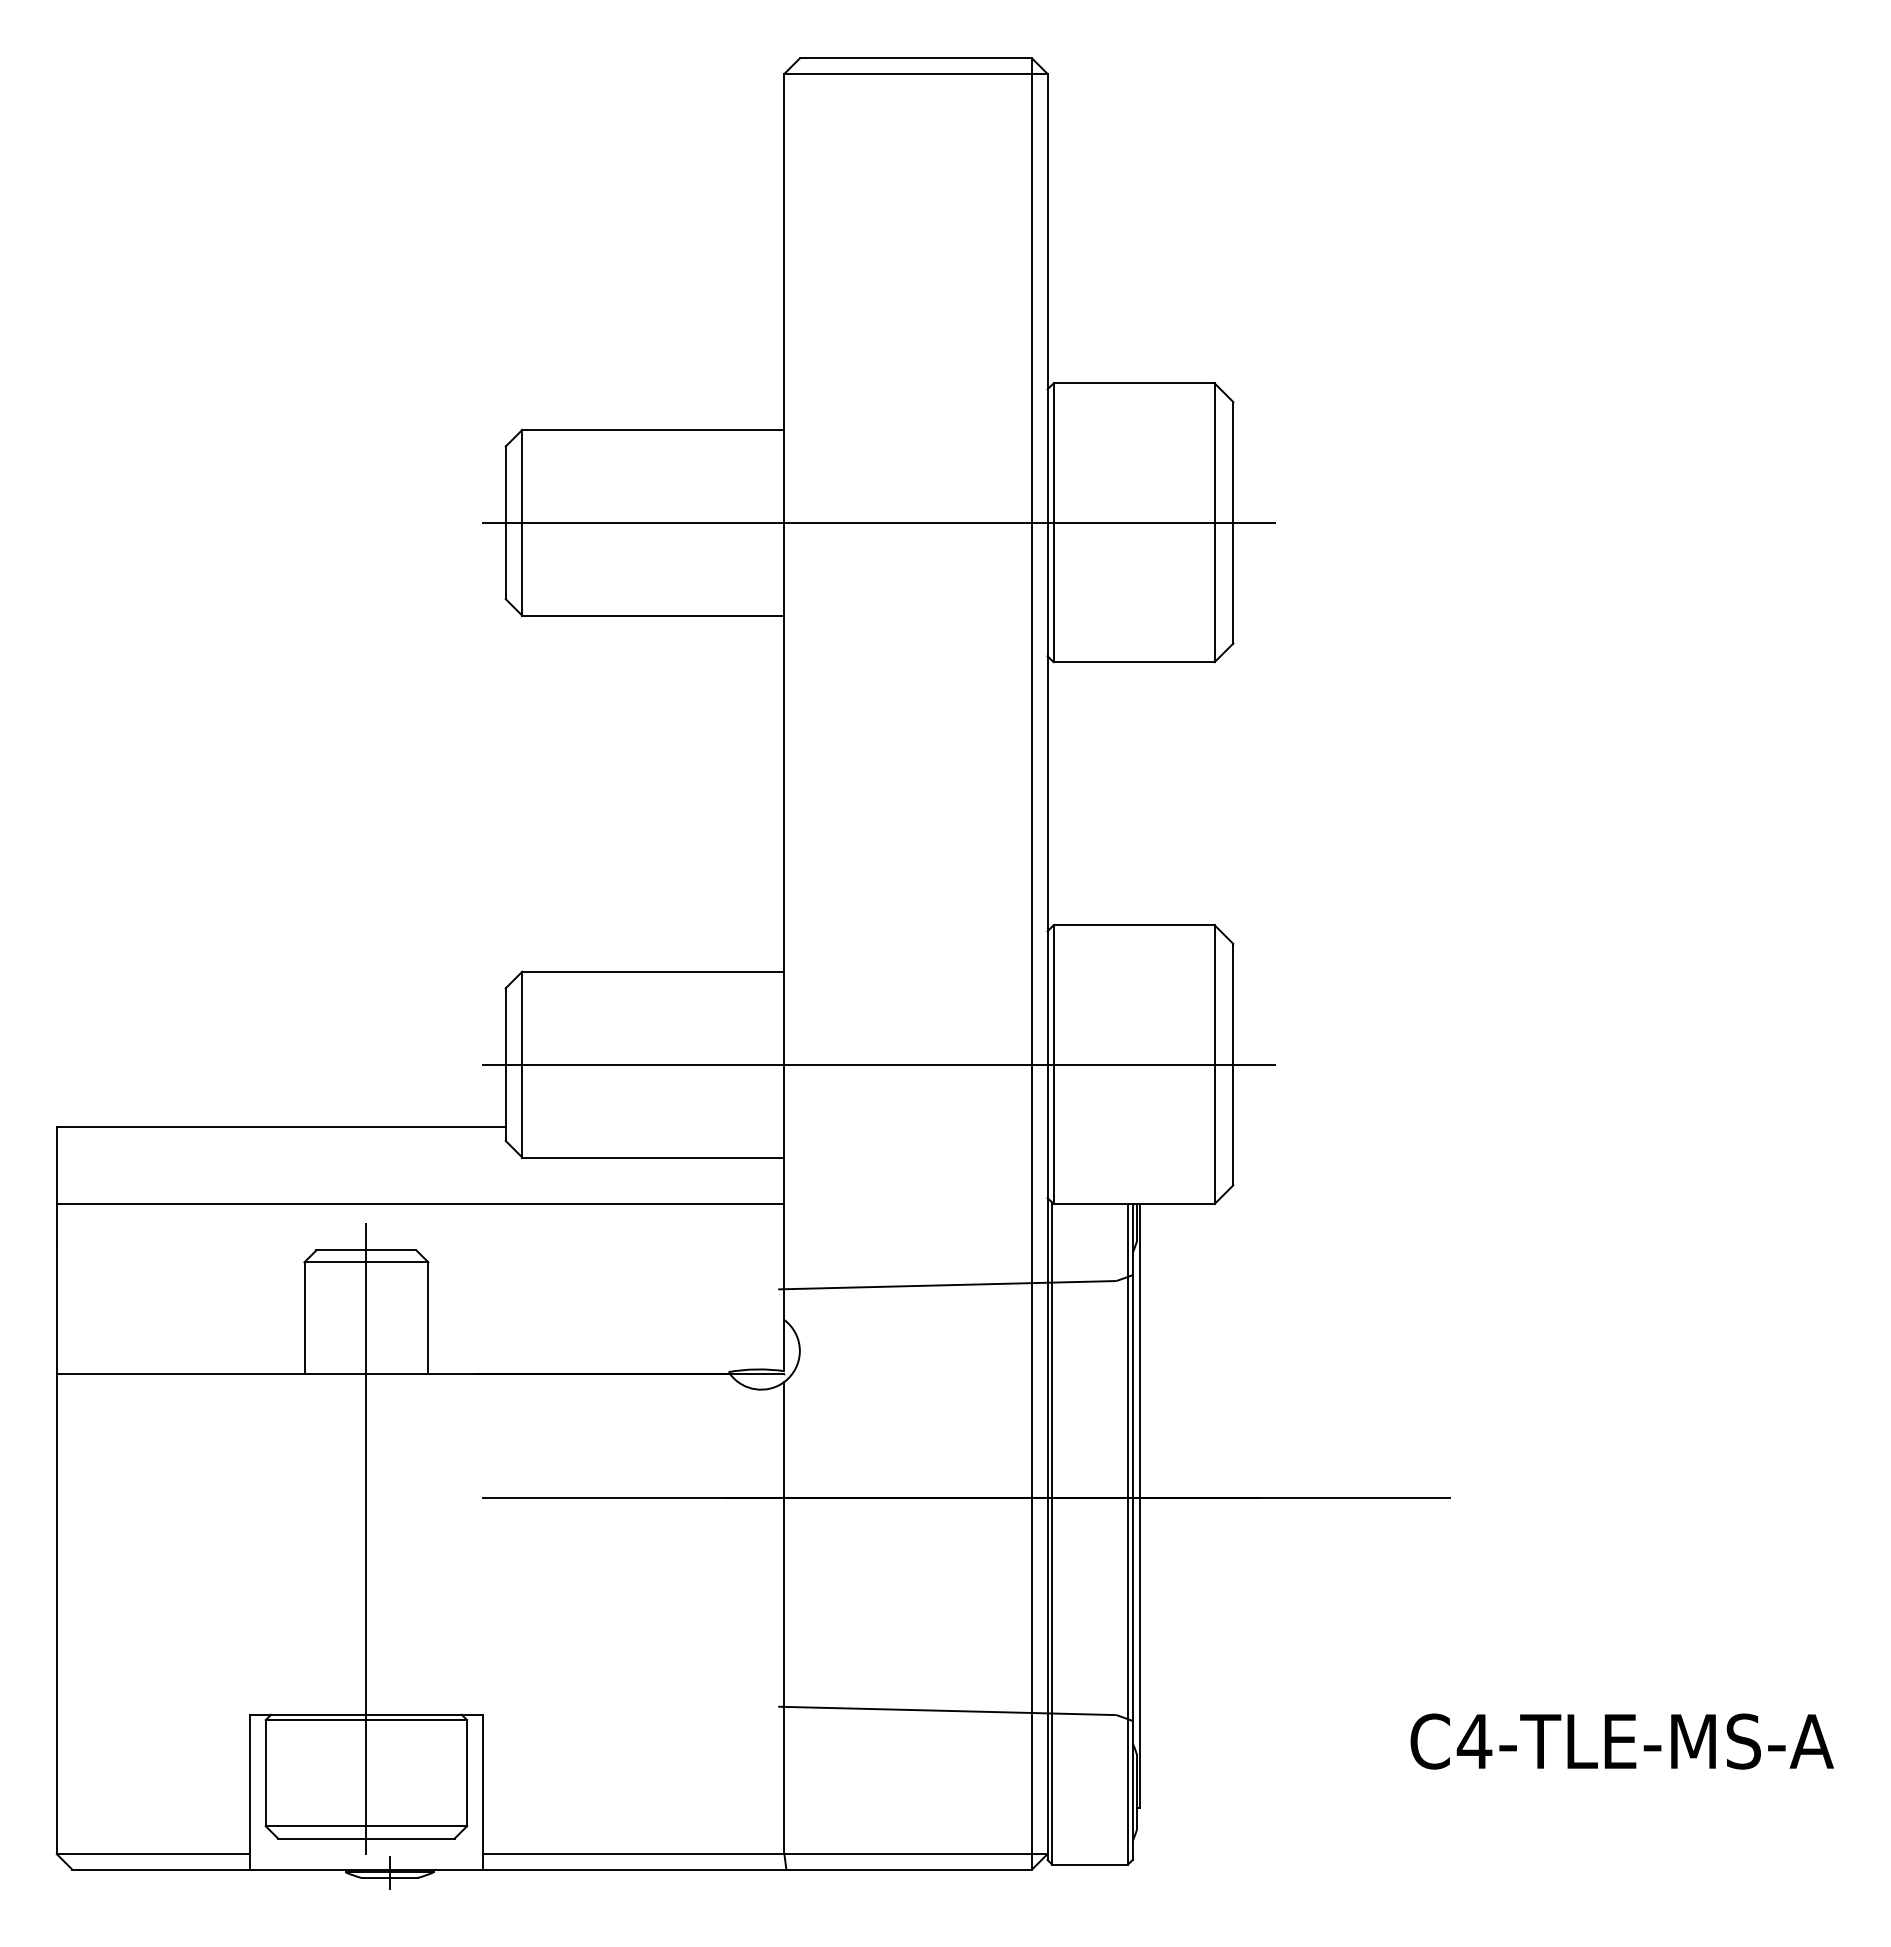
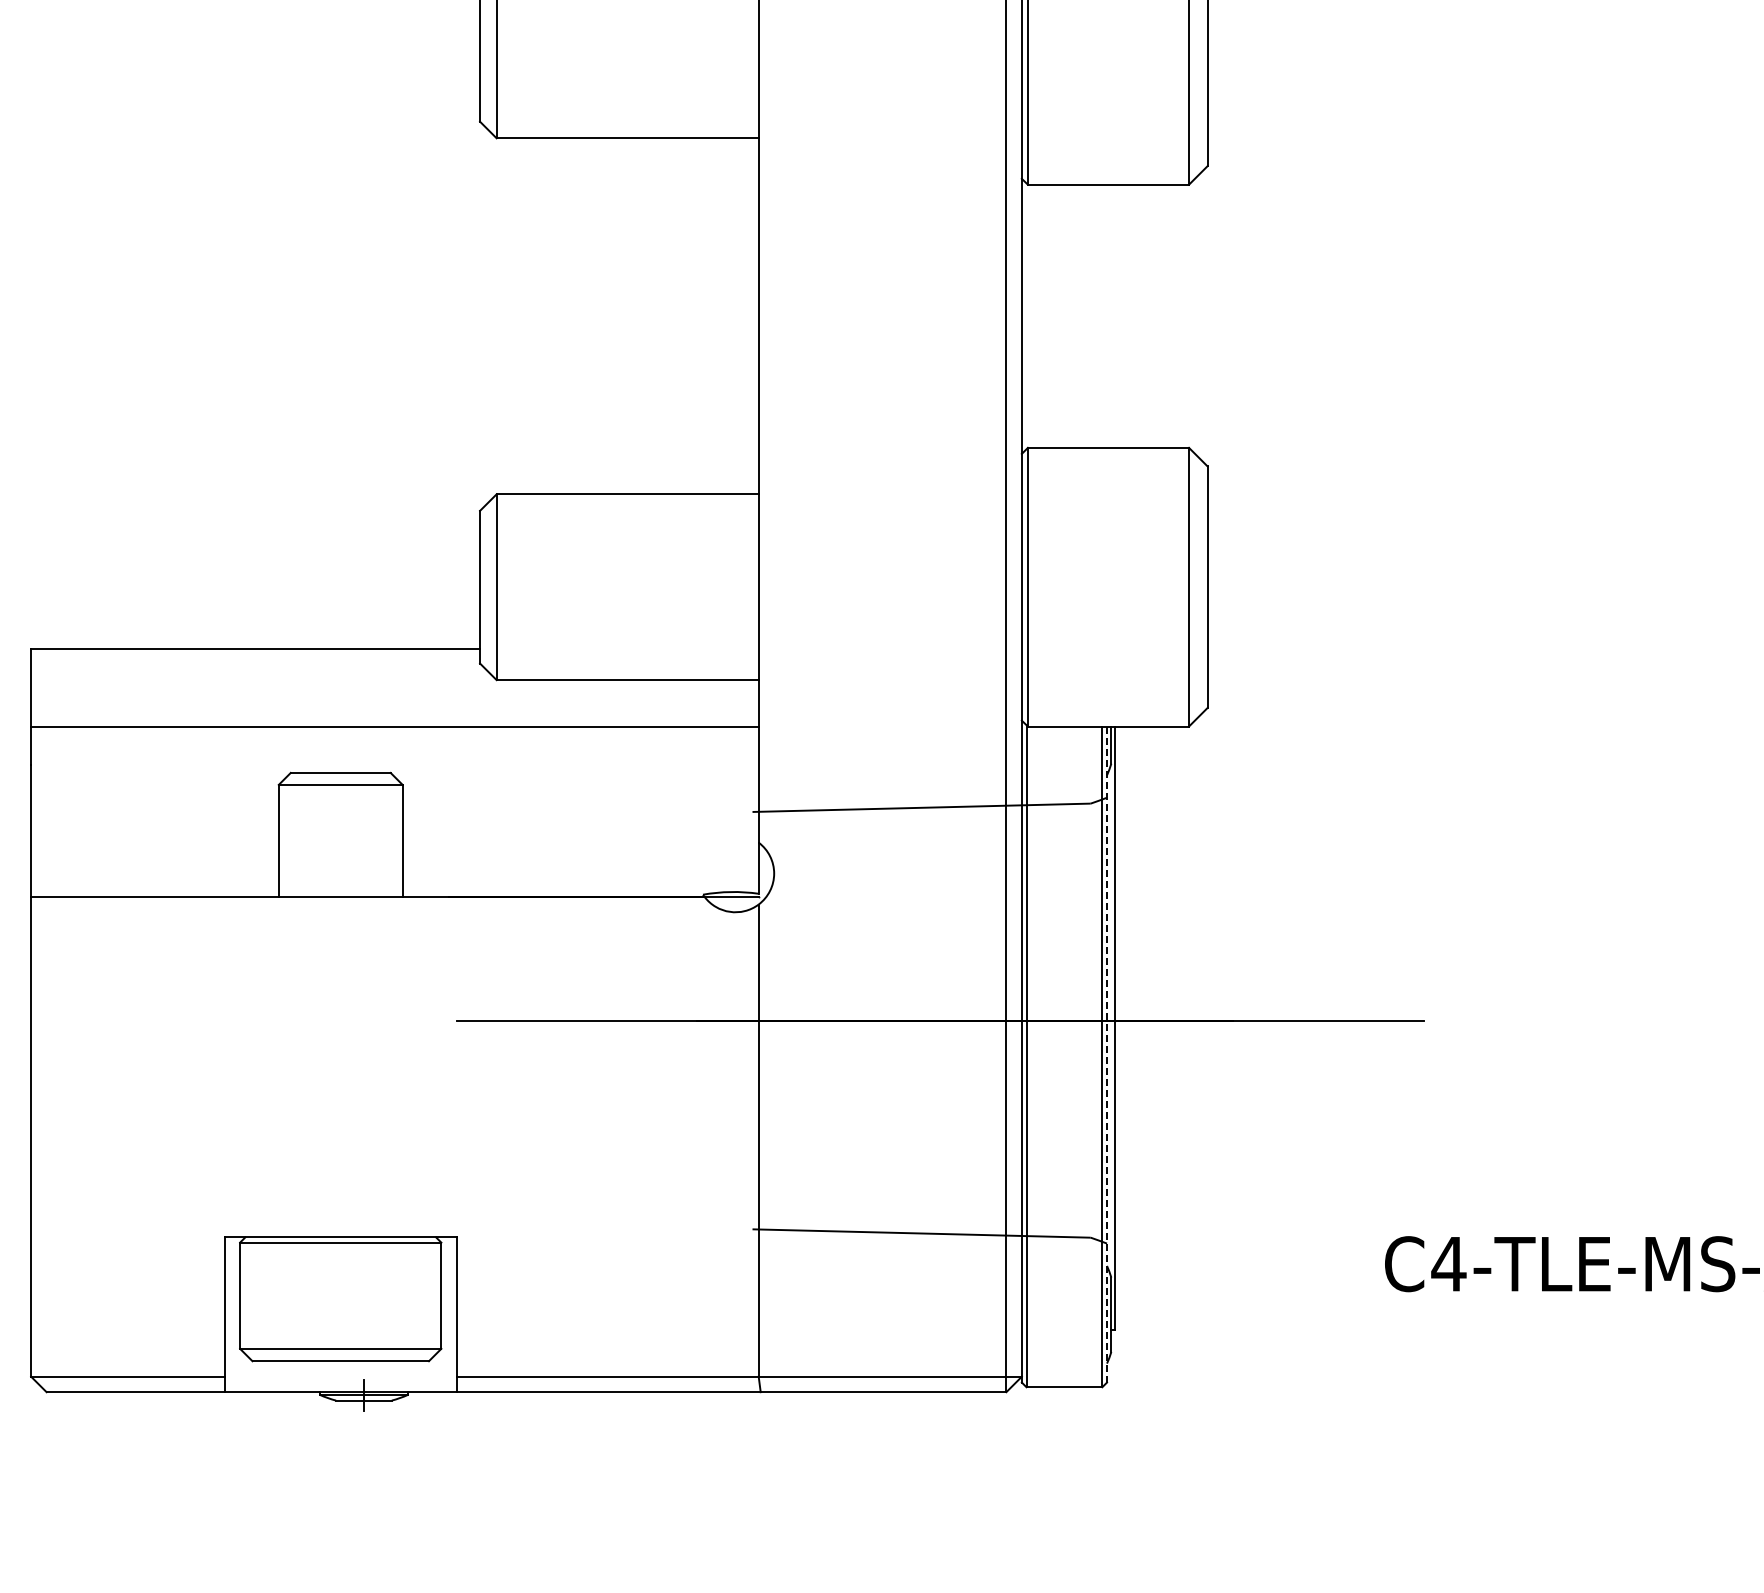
line: (878, 522) -> (852, 45), removed
line: (878, 1064) -> (852, 587), removed
line: (1132, 1532) -> (1106, 1055), solid -> dashed
line: (366, 1539) -> (340, 1062), removed

